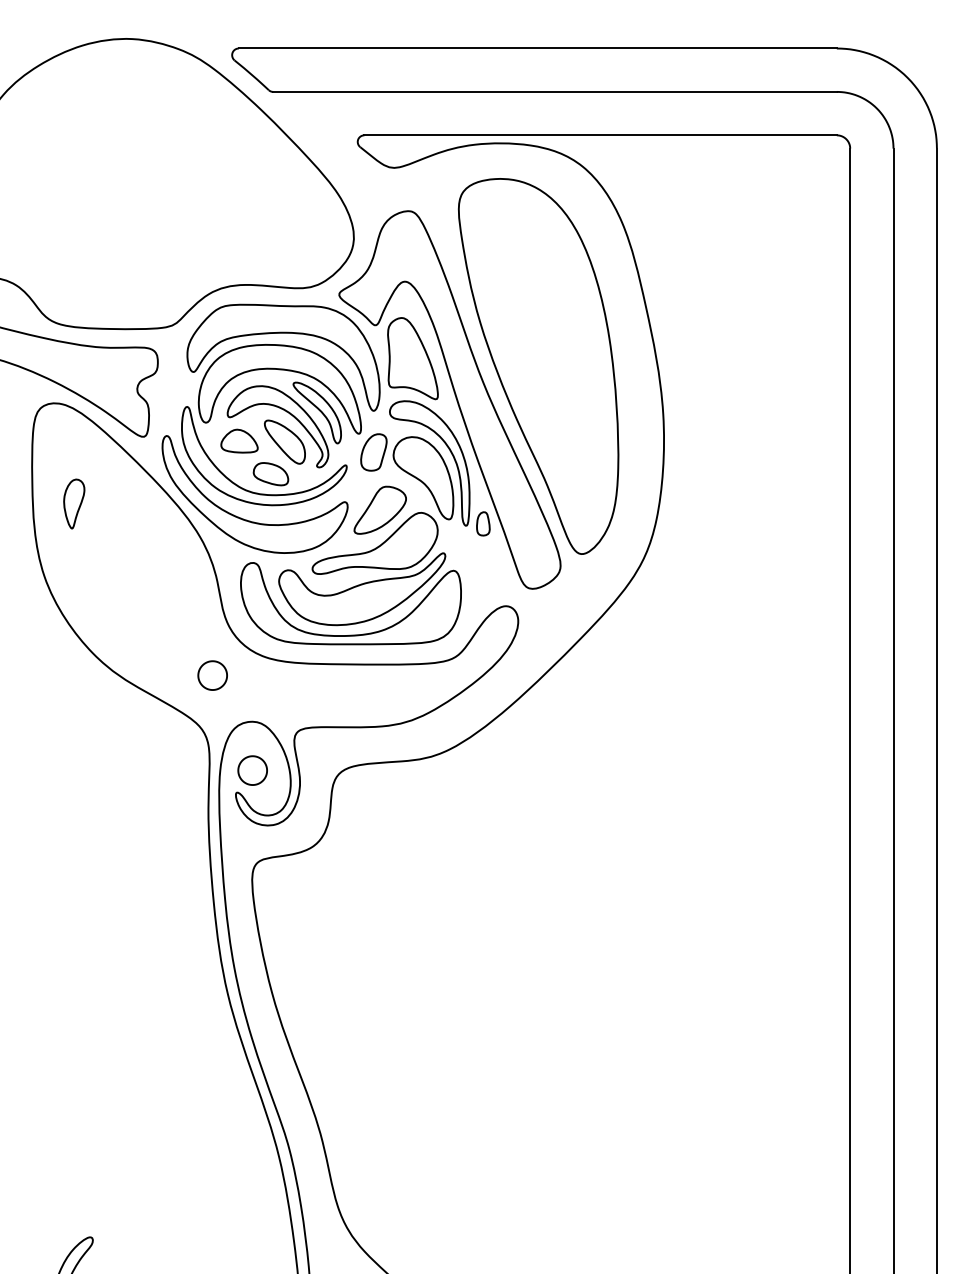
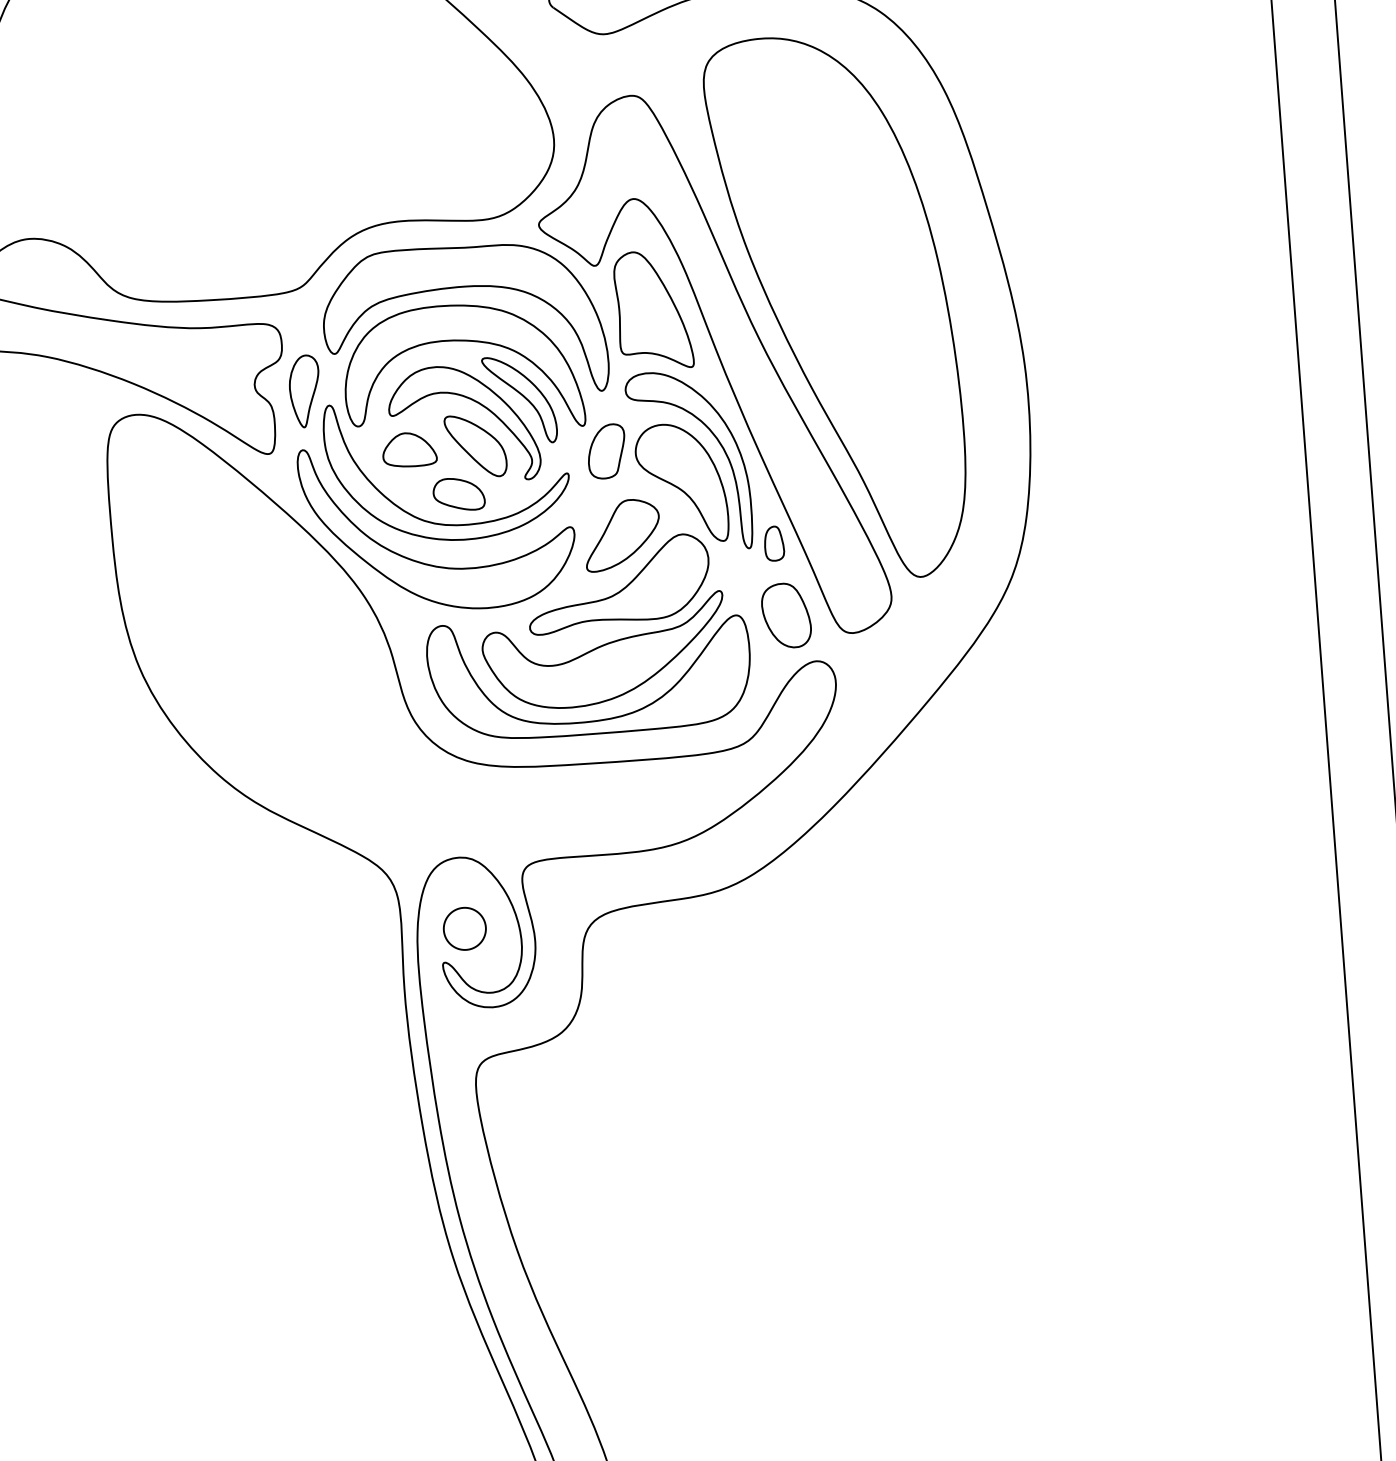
part: (74, 503) -> (305, 390), moved
part: (487, 573) -> (785, 615), added
part: (212, 675) -> (395, 794), removed

